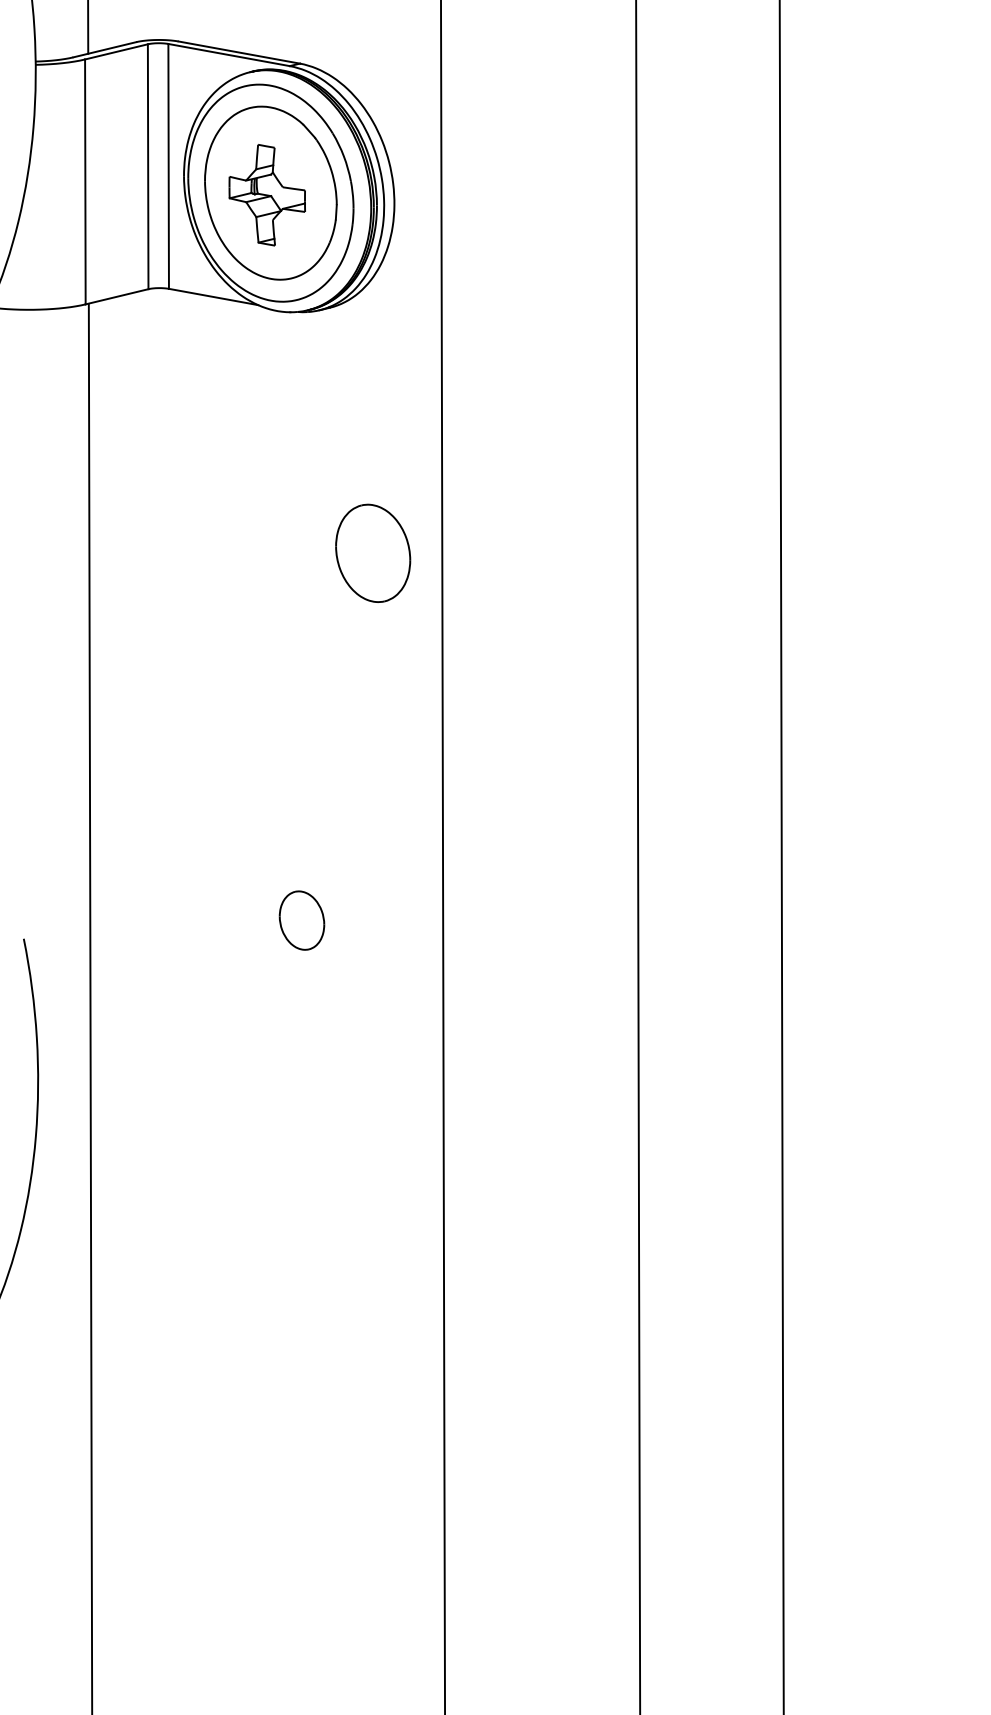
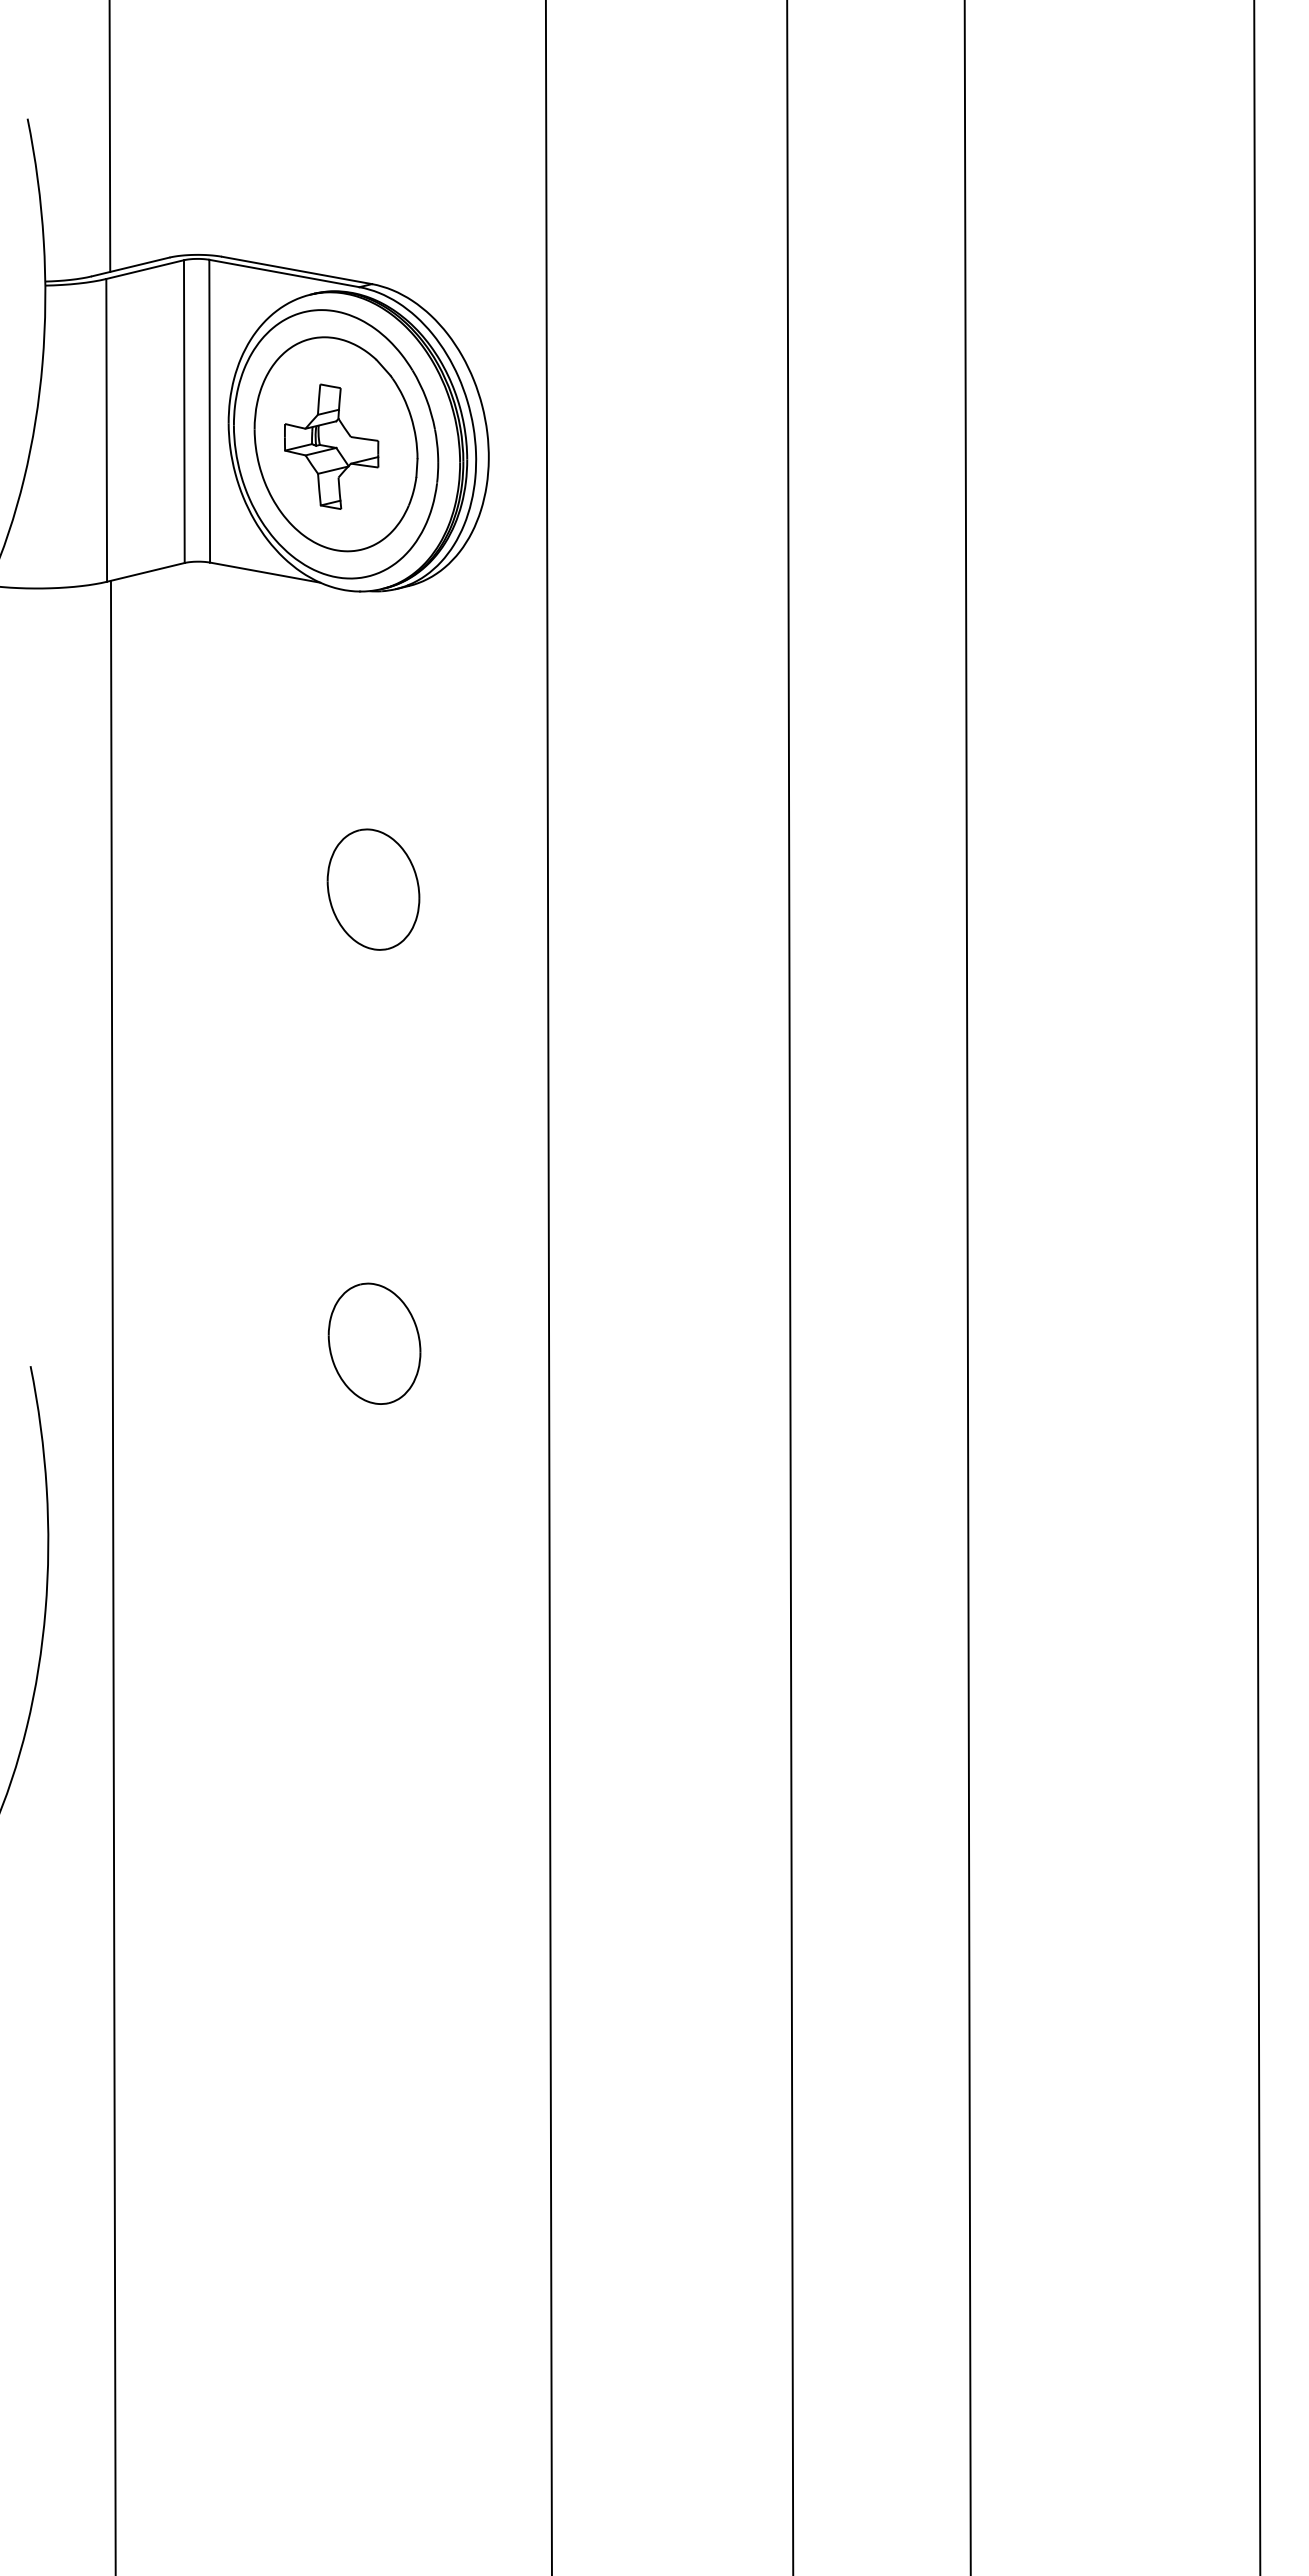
part: (373, 553) -> (373, 889), moved
part: (301, 920) -> (374, 1343), size x1.67

